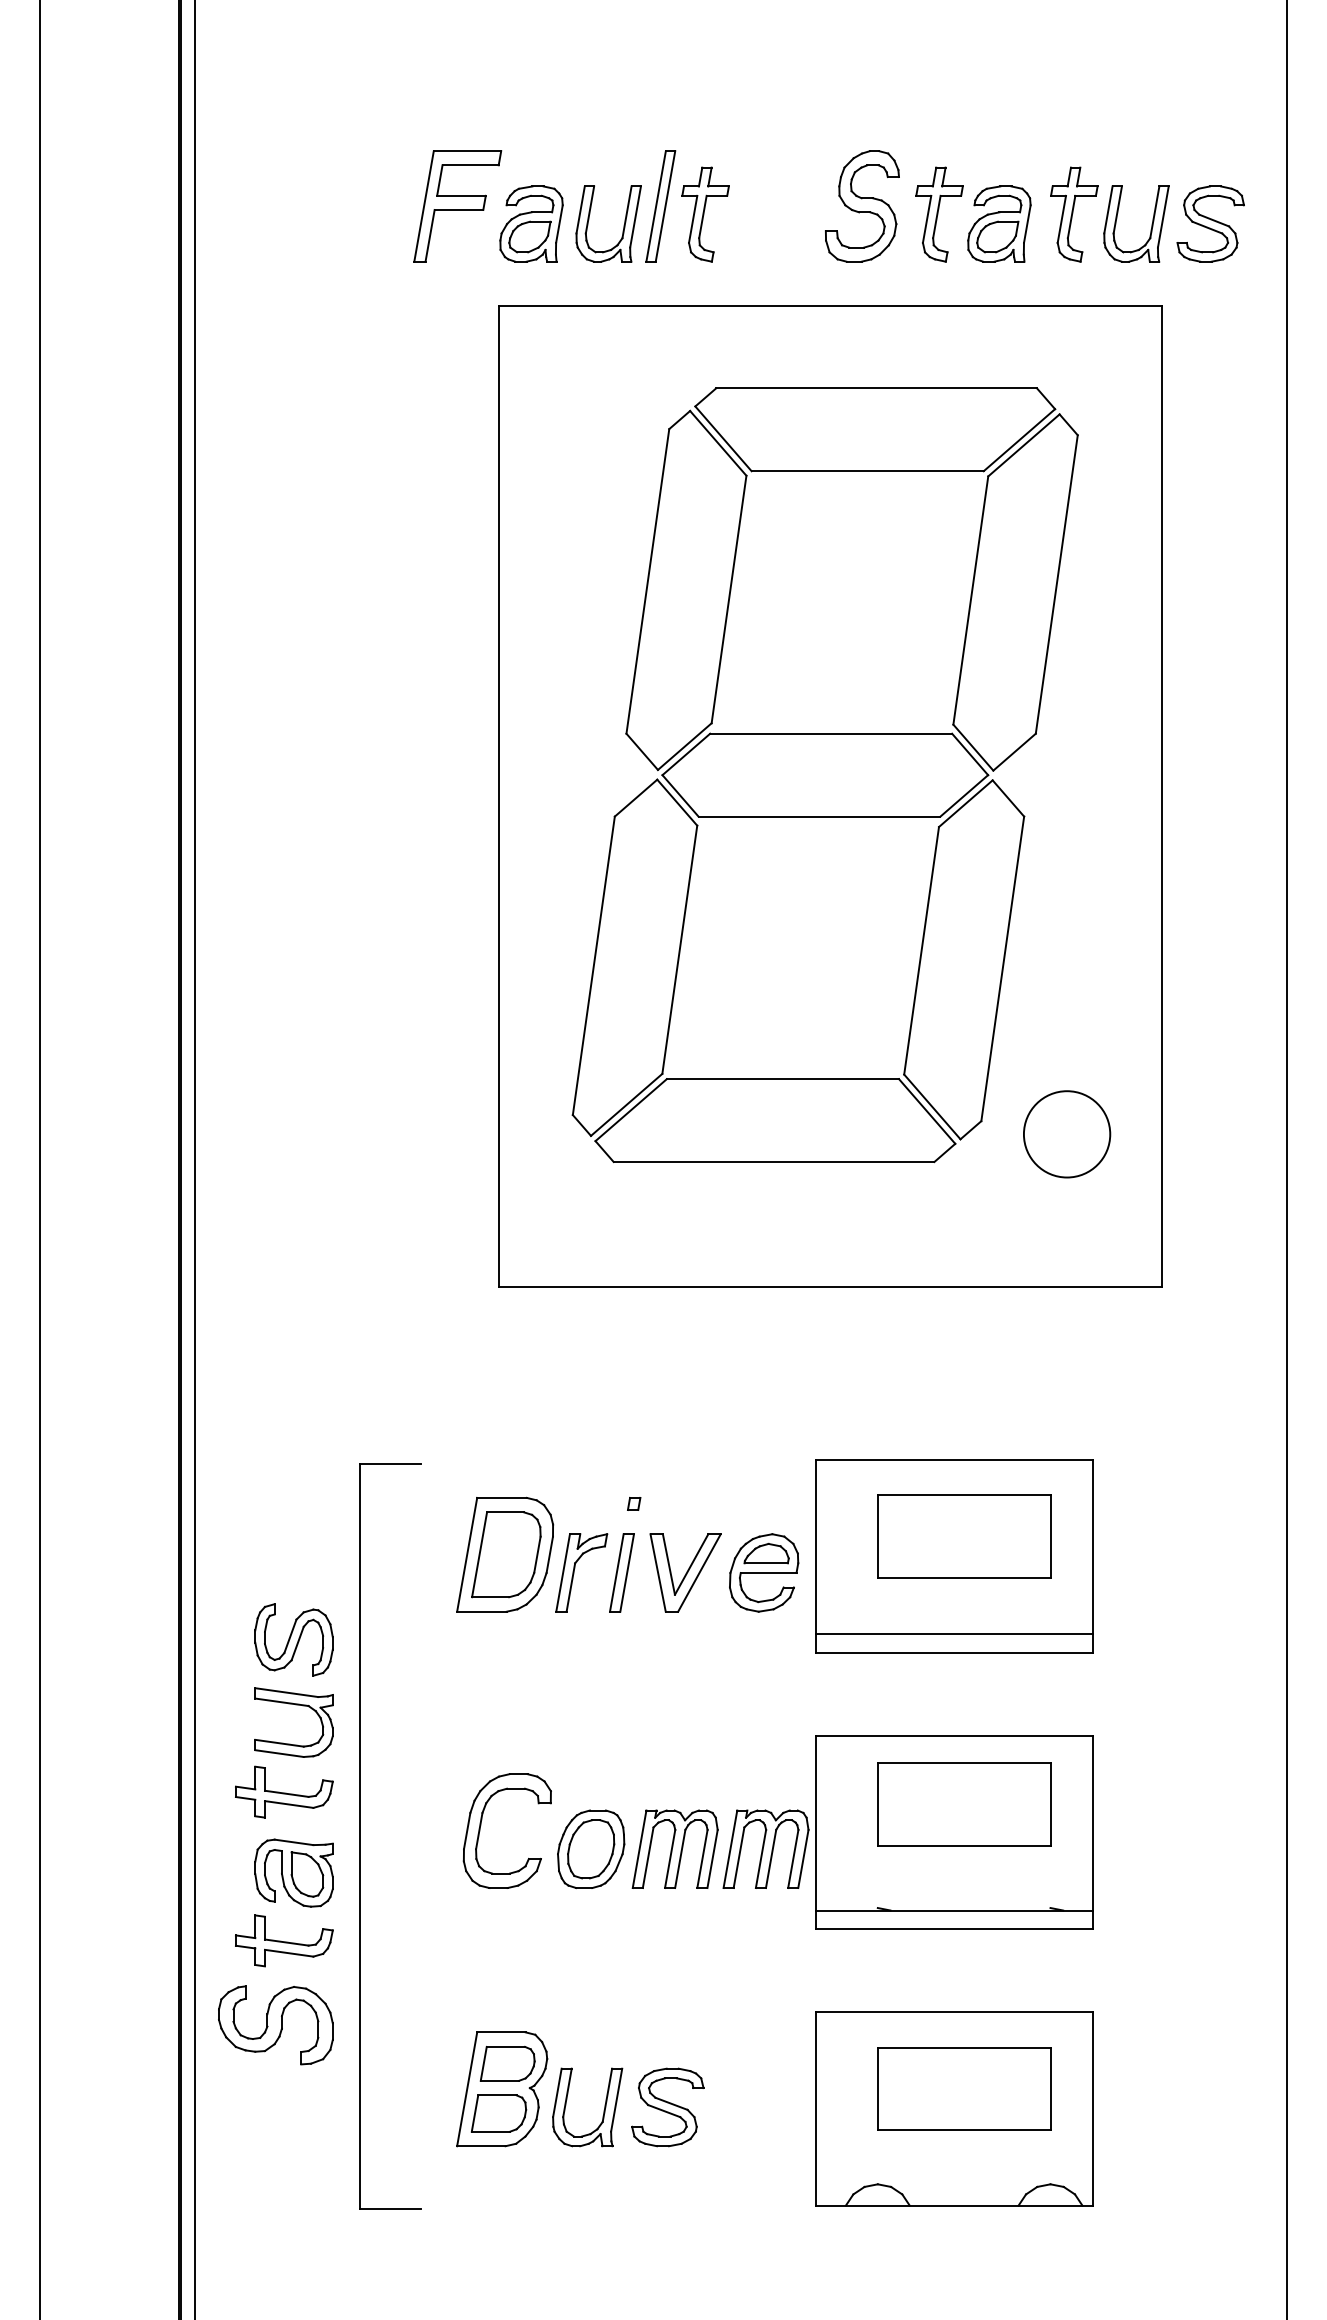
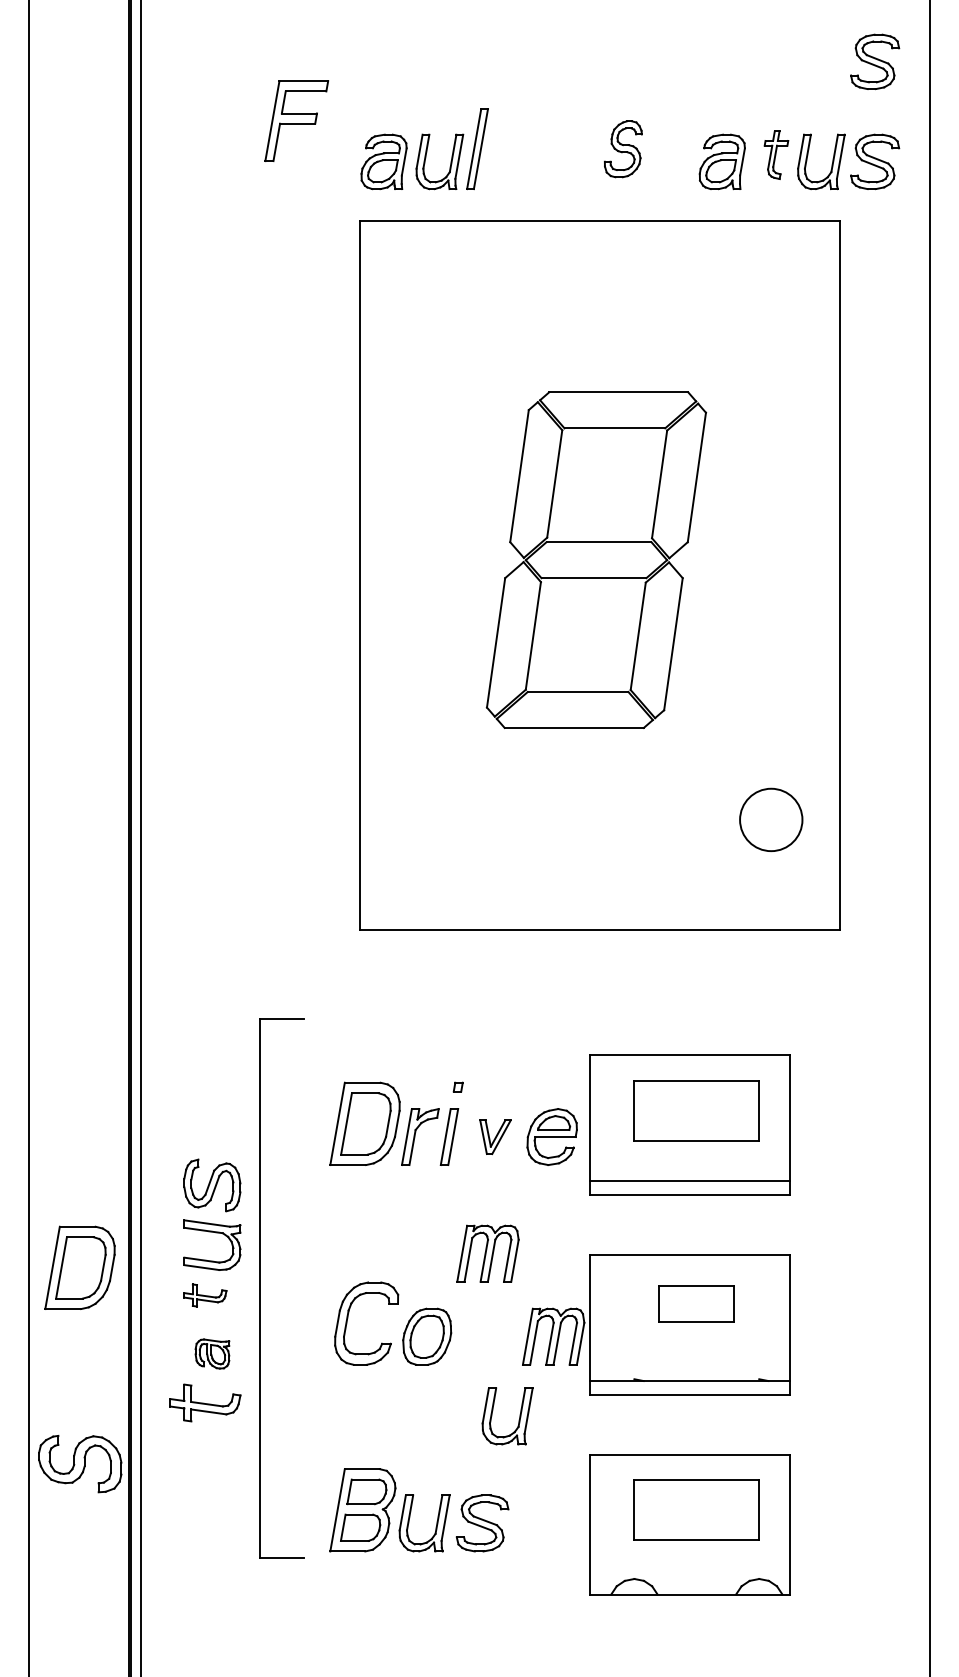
part: (1211, 85) -> (875, 61), added
part: (457, 205) -> (296, 120), moved
part: (862, 206) -> (623, 149), size x0.7
part: (704, 215) -> (509, 155), removed
part: (938, 215) -> (678, 155), removed
part: (1074, 215) -> (776, 155), size x0.7
part: (825, 774) -> (596, 559), size x0.6
part: (685, 1573) -> (495, 1137), size x0.6
part: (110, 1753) -> (79, 1267), added
part: (284, 1792) -> (205, 1295), size x0.6
part: (963, 1803) -> (696, 1303), size x0.6
part: (360, 1836) -> (260, 1288), moved
part: (674, 1848) -> (487, 1253), moved
part: (294, 1872) -> (212, 1353), size x0.6
part: (717, 1965) -> (518, 1420), added
part: (276, 2025) -> (80, 1464), moved

